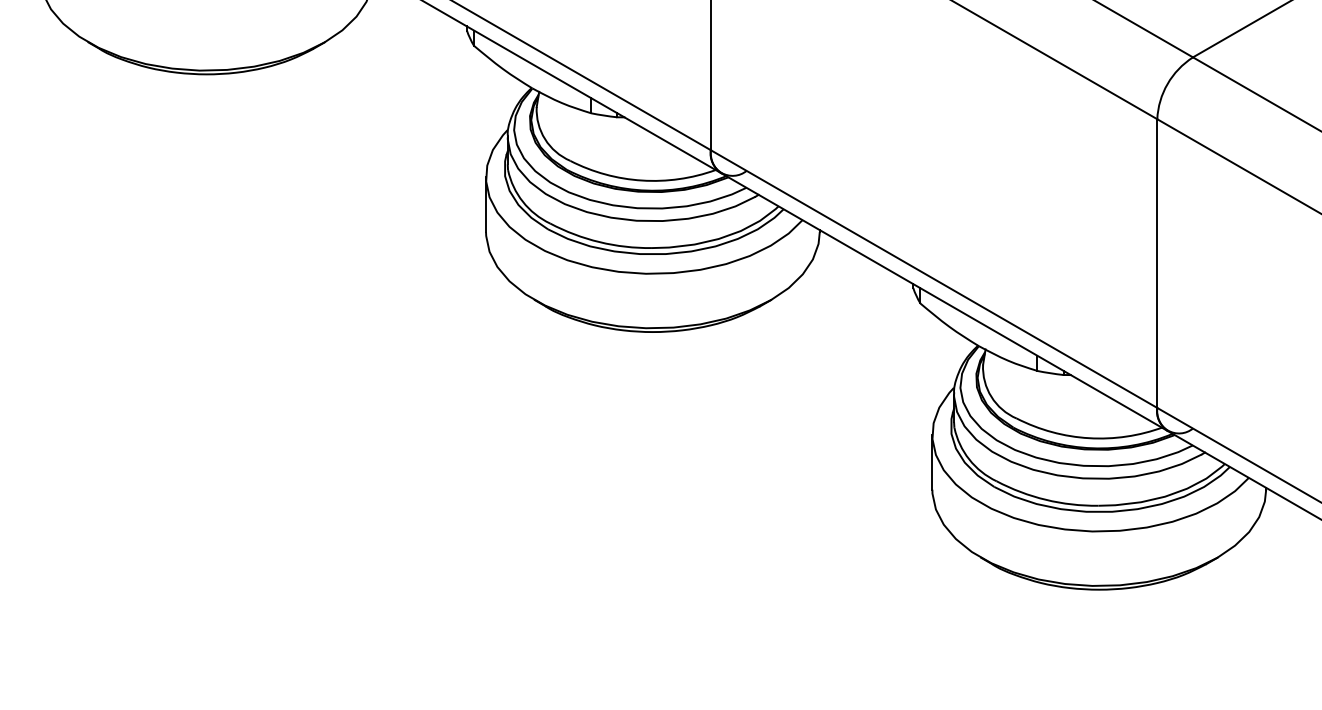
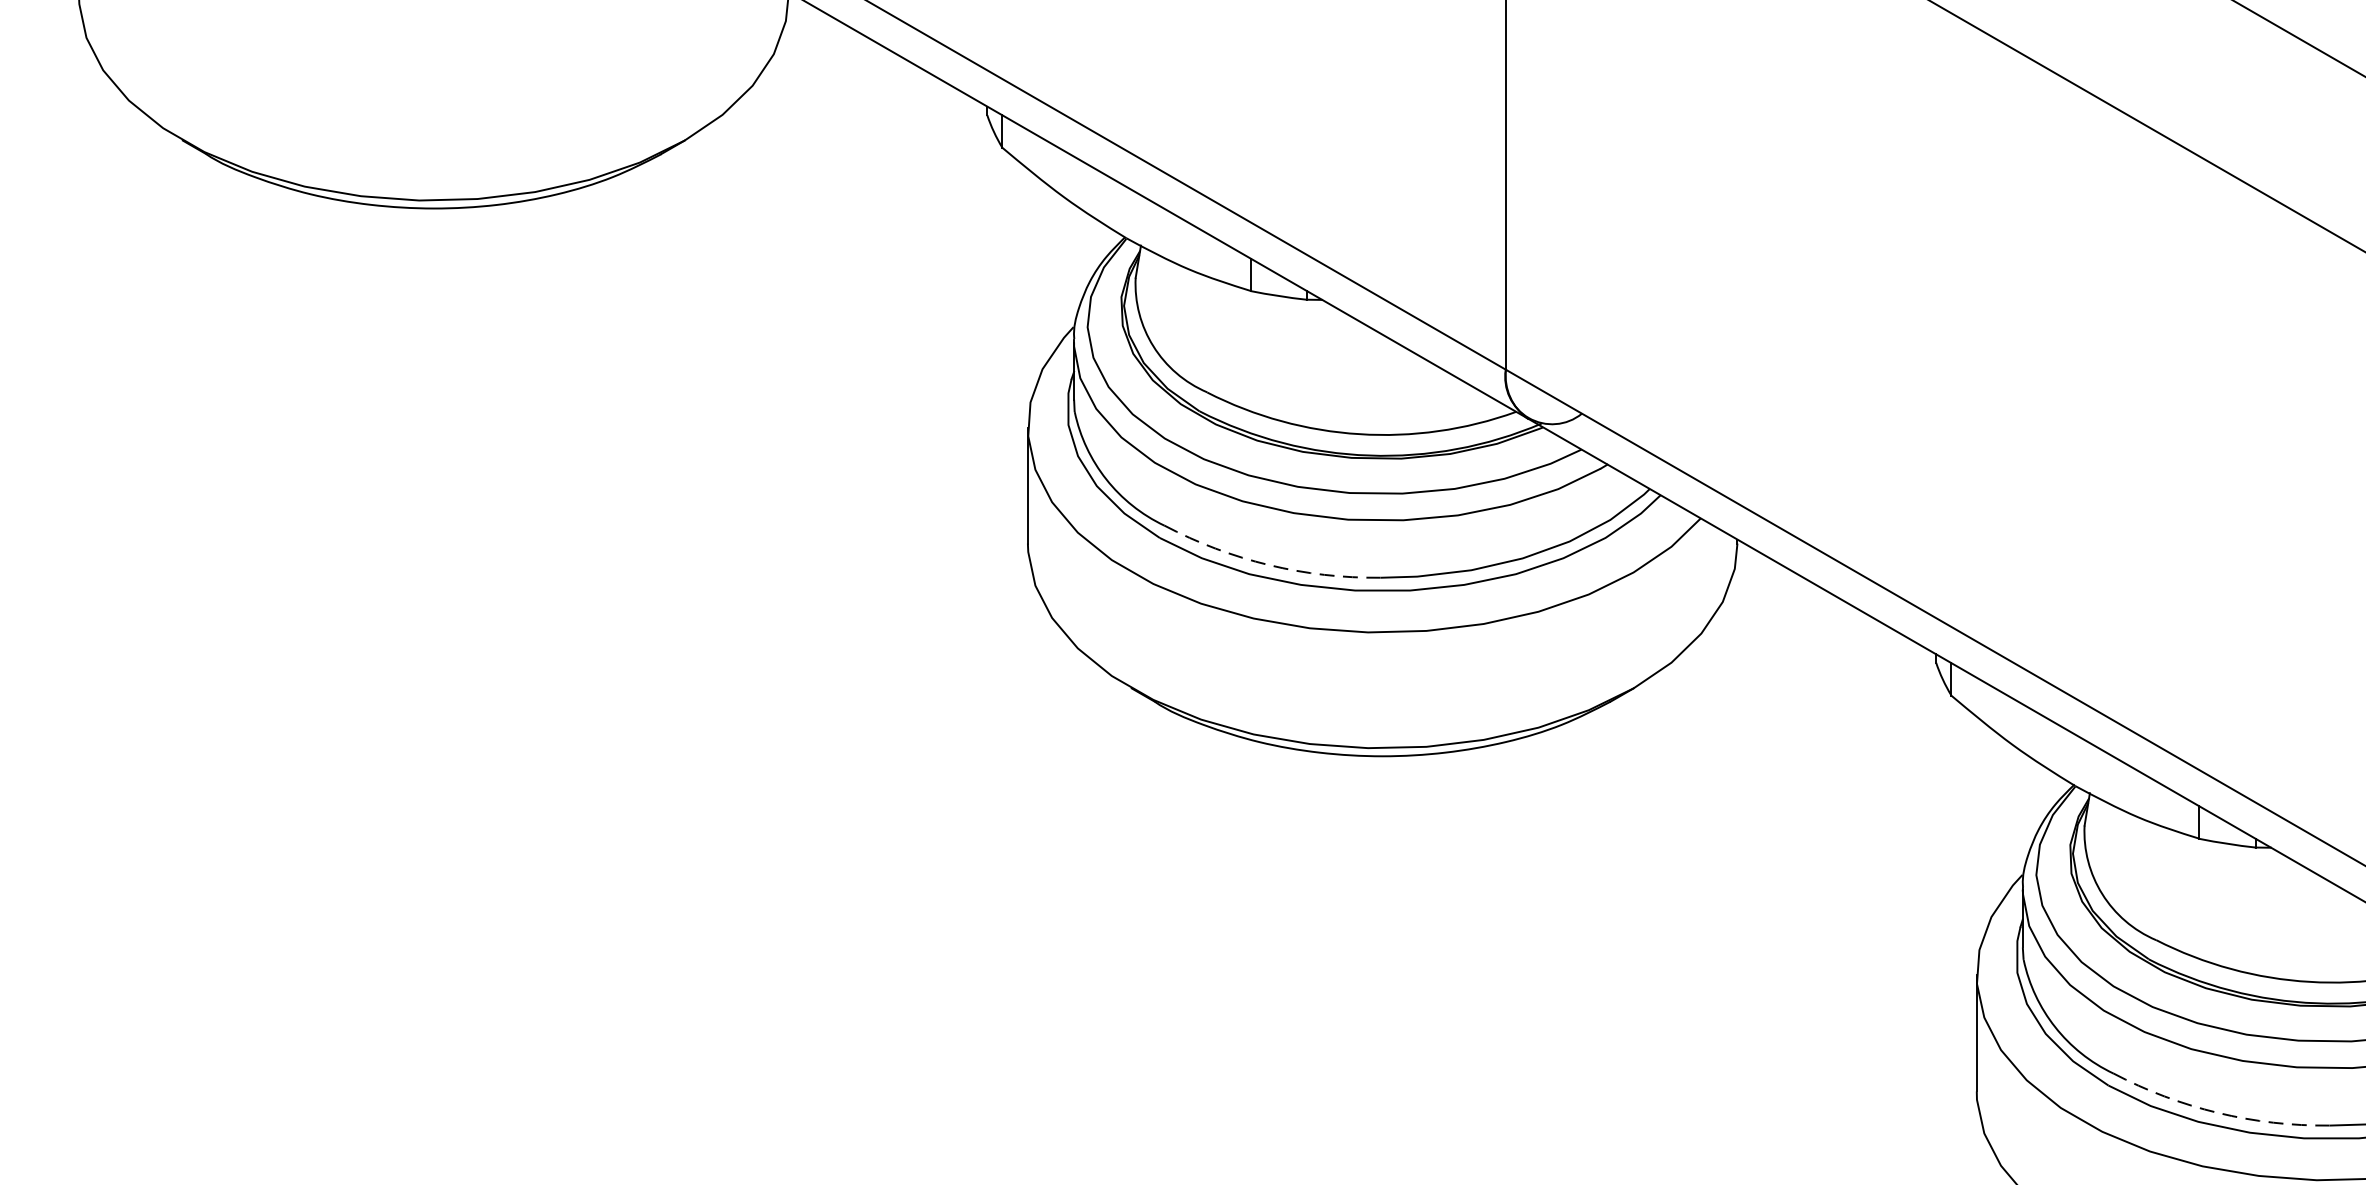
arc: (599, 242) -> (1269, 565), solid -> dashed
arc: (1045, 499) -> (2217, 1112), solid -> dashed

